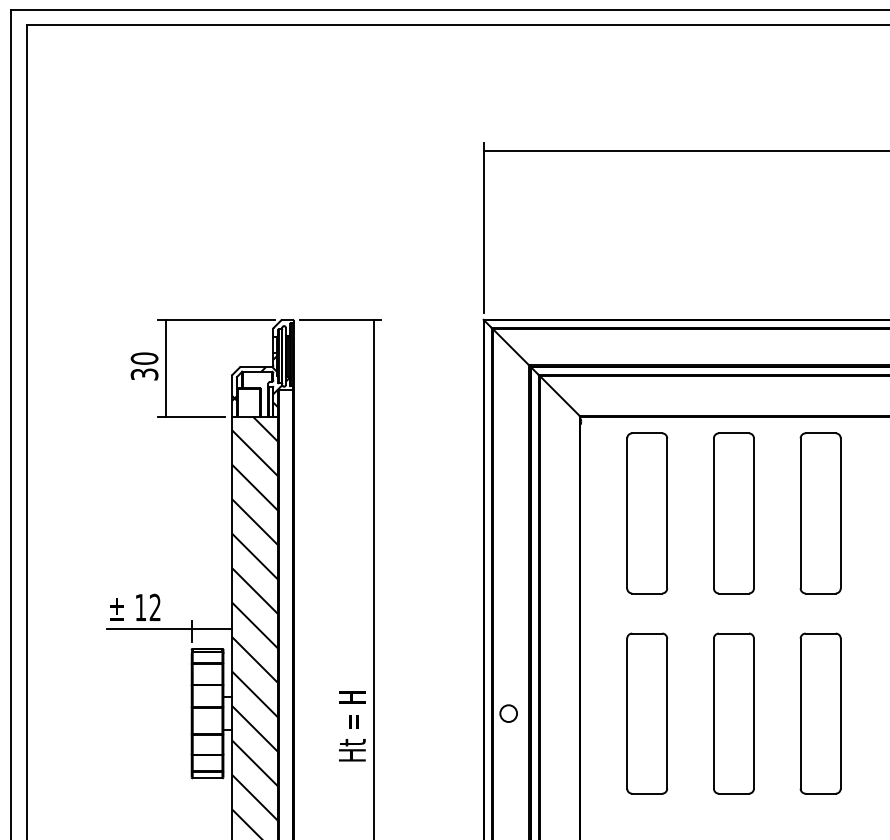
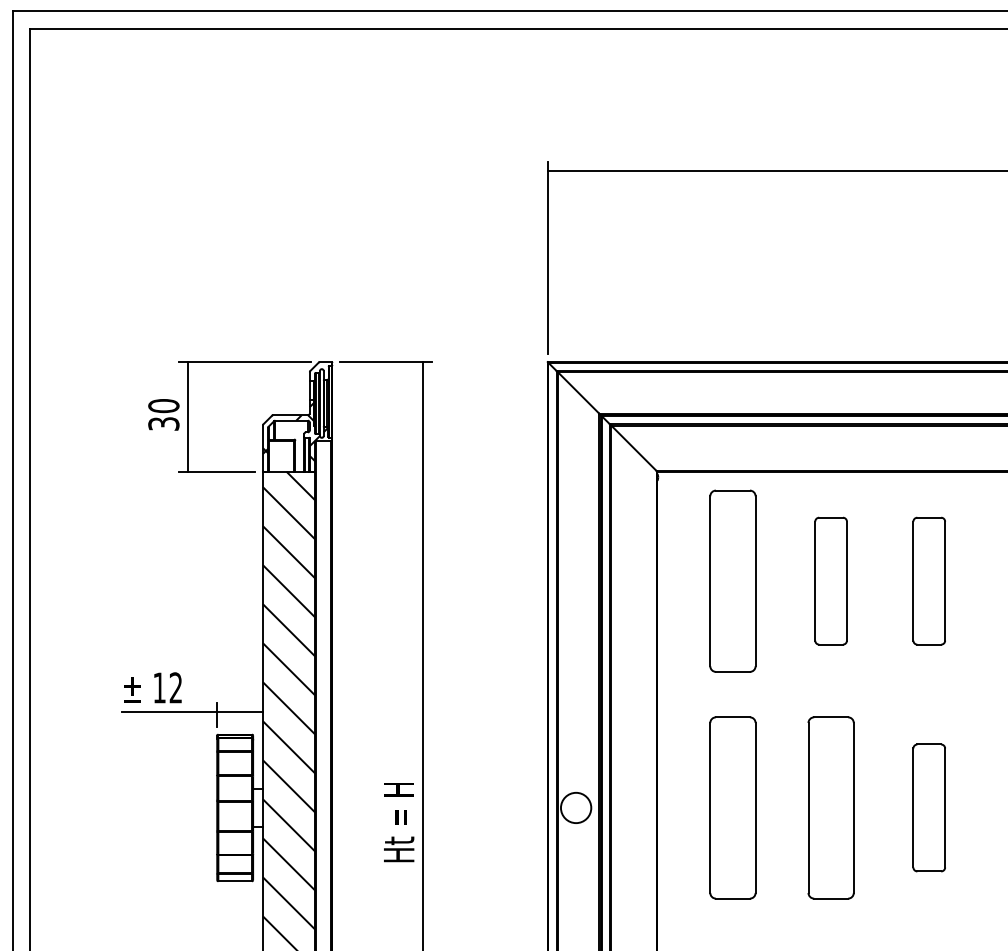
part: (733, 512) -> (830, 580), size x0.7
part: (819, 512) -> (928, 580), size x0.7
circle: (508, 713) -> (575, 807), size x1.6
part: (819, 713) -> (928, 807), size x0.7

